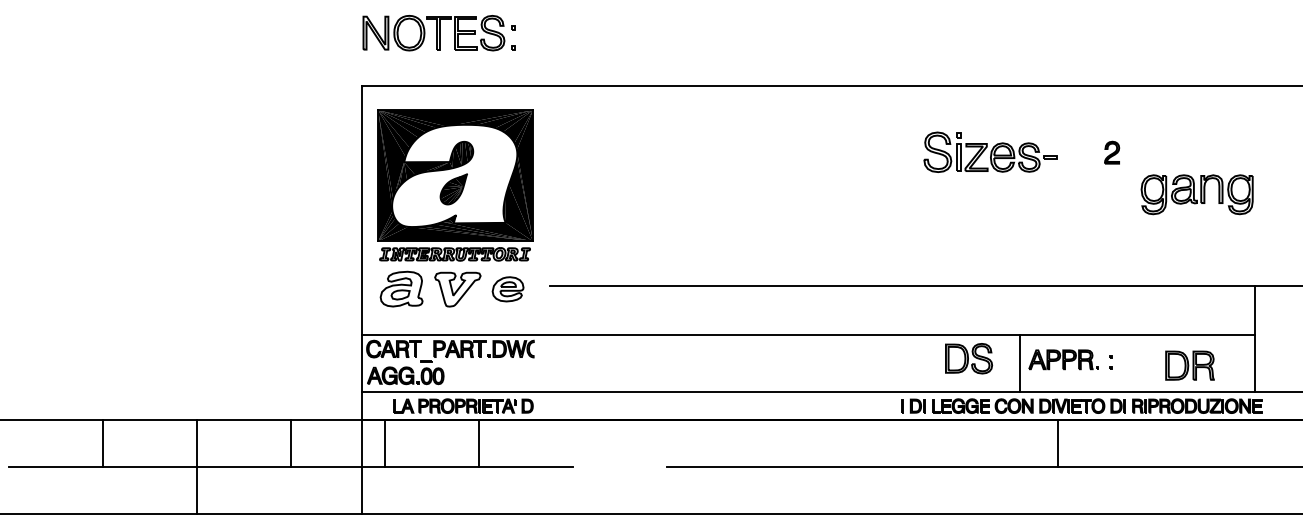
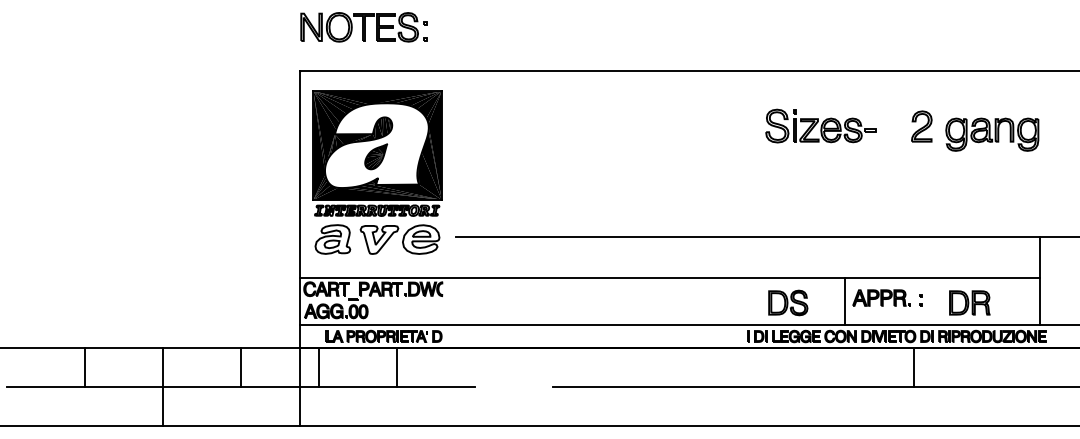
part: (1111, 152) -> (921, 126), size x1.67
part: (1196, 194) -> (991, 134), moved
part: (507, 289) -> (420, 239), size x1.43
part: (969, 358) -> (788, 302), moved
part: (1189, 365) -> (969, 302), moved
line: (1058, 443) -> (913, 367), moved

